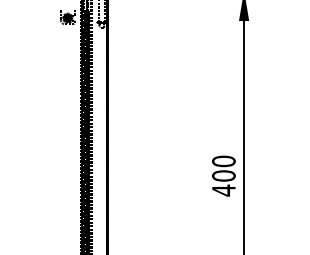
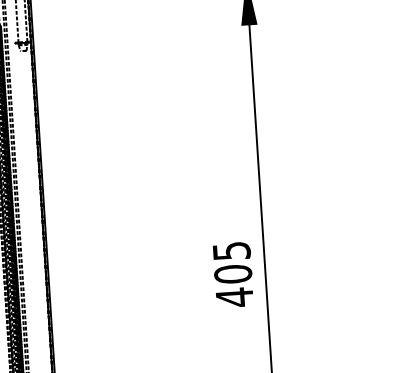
text: (223, 161) -> (231, 251), 400 -> 405

